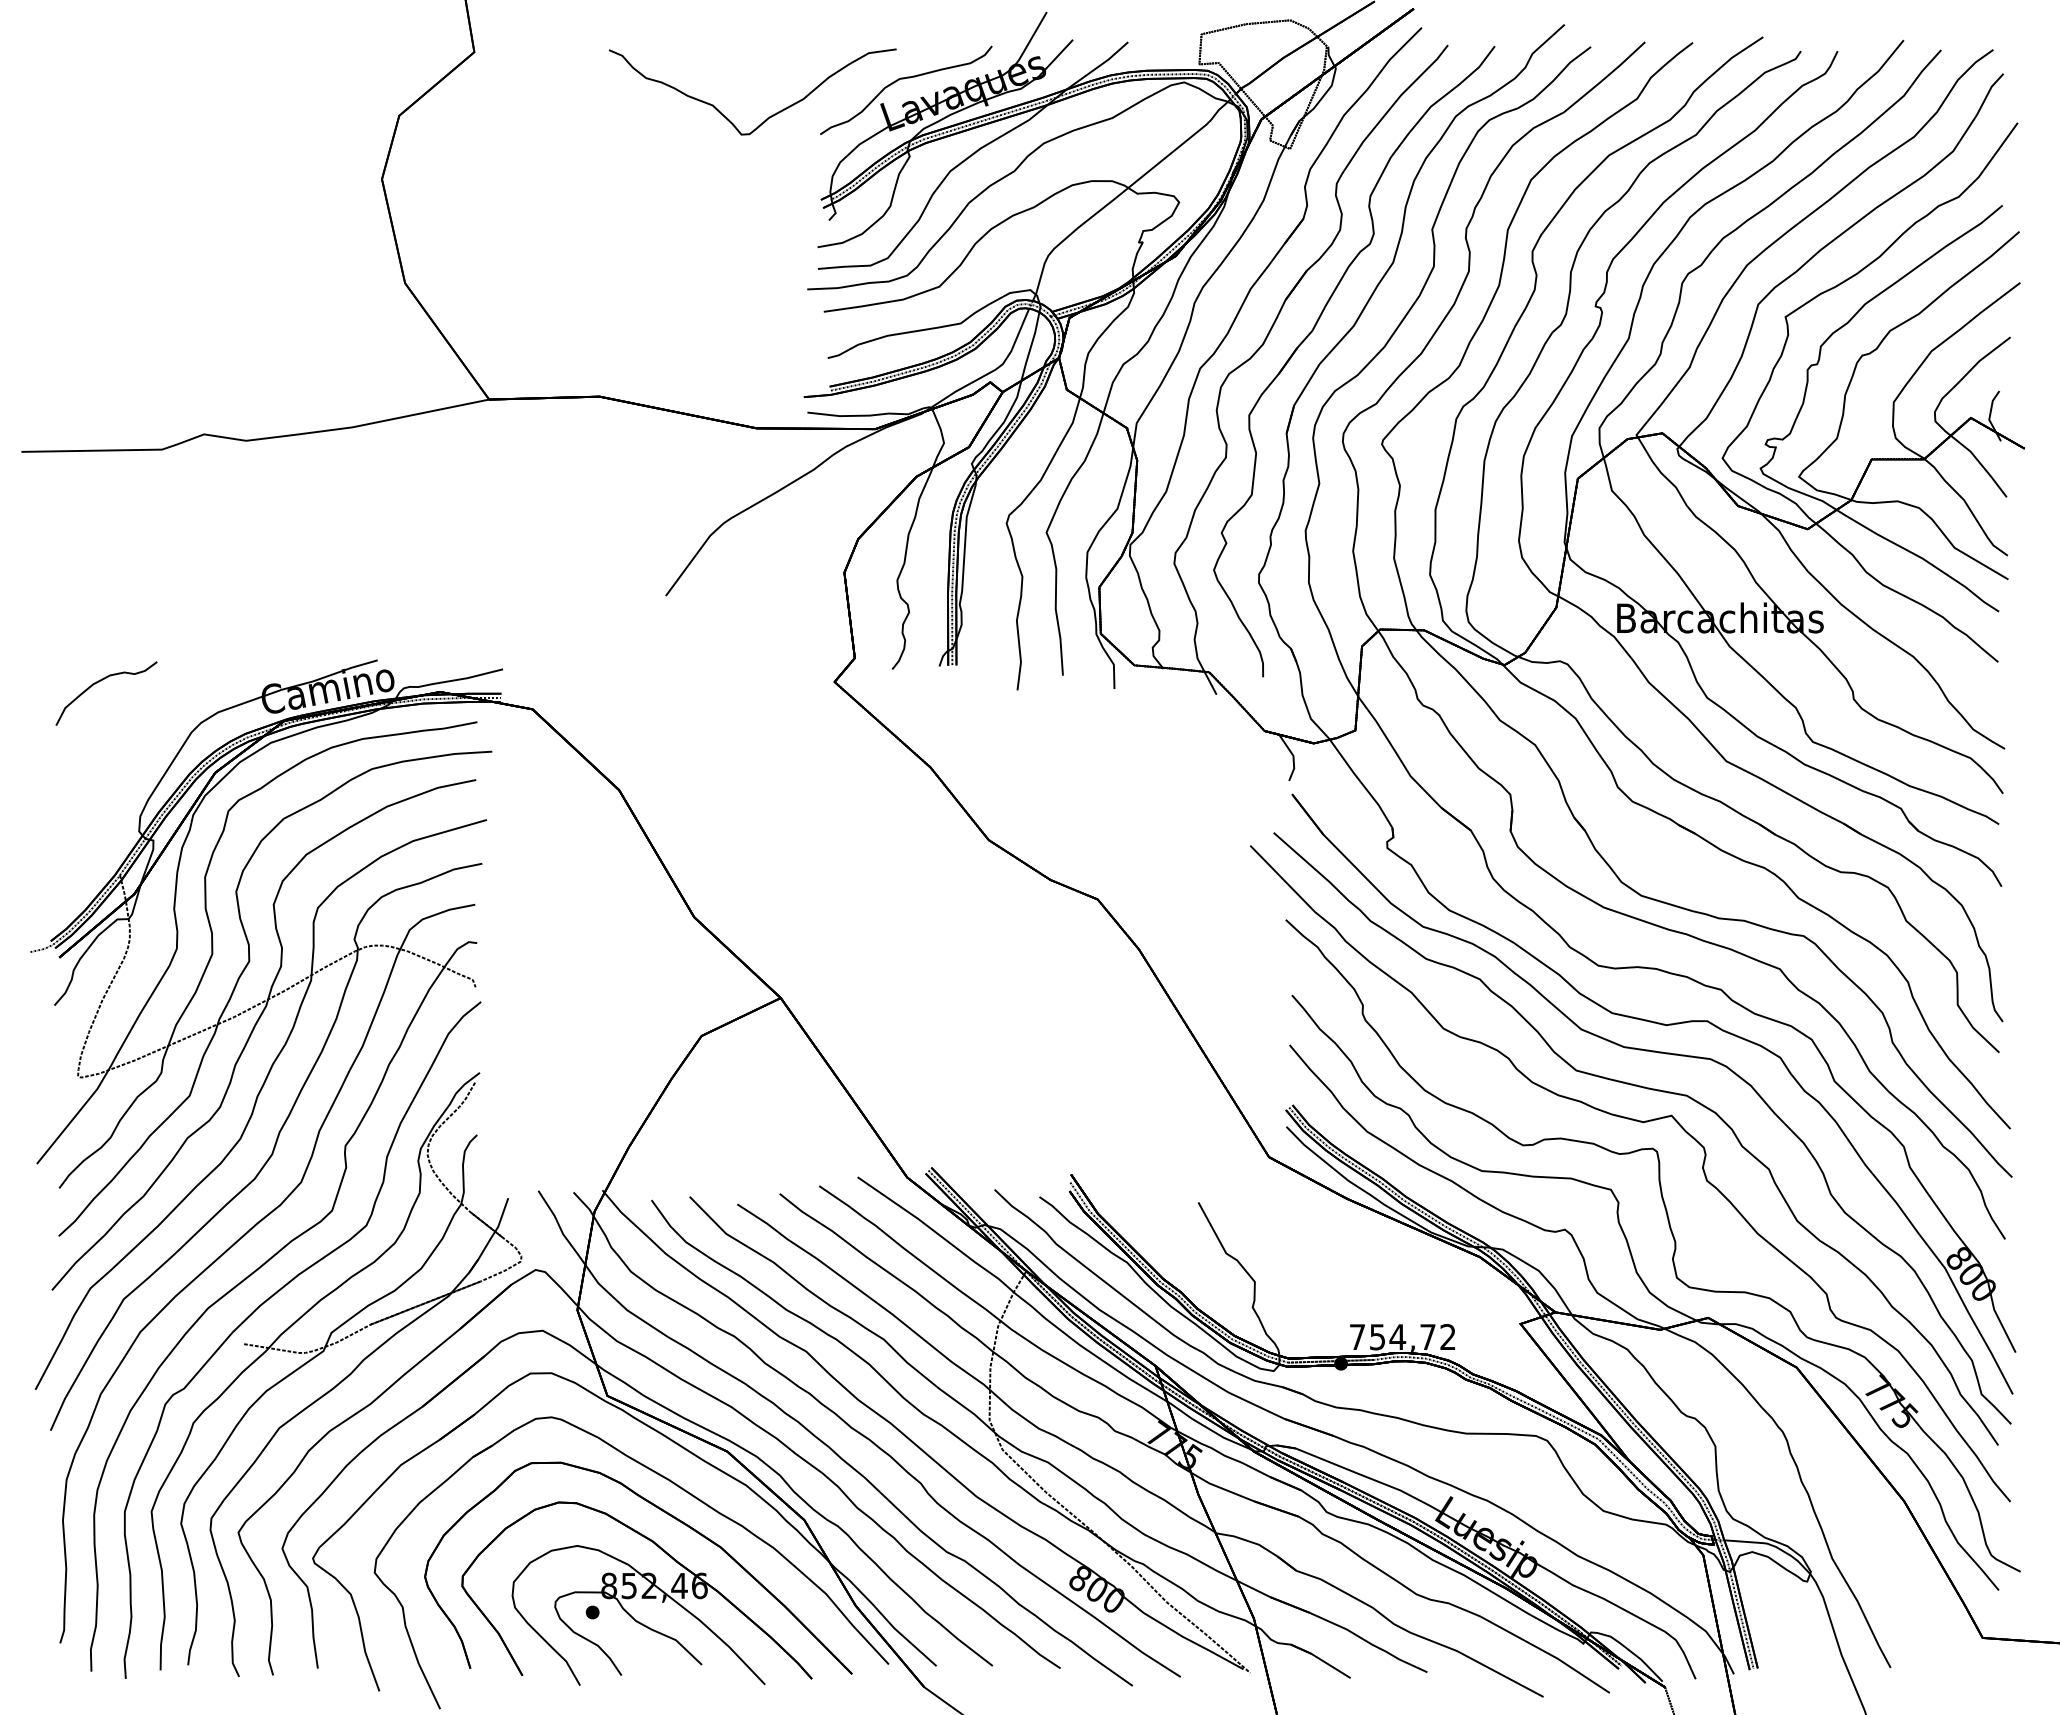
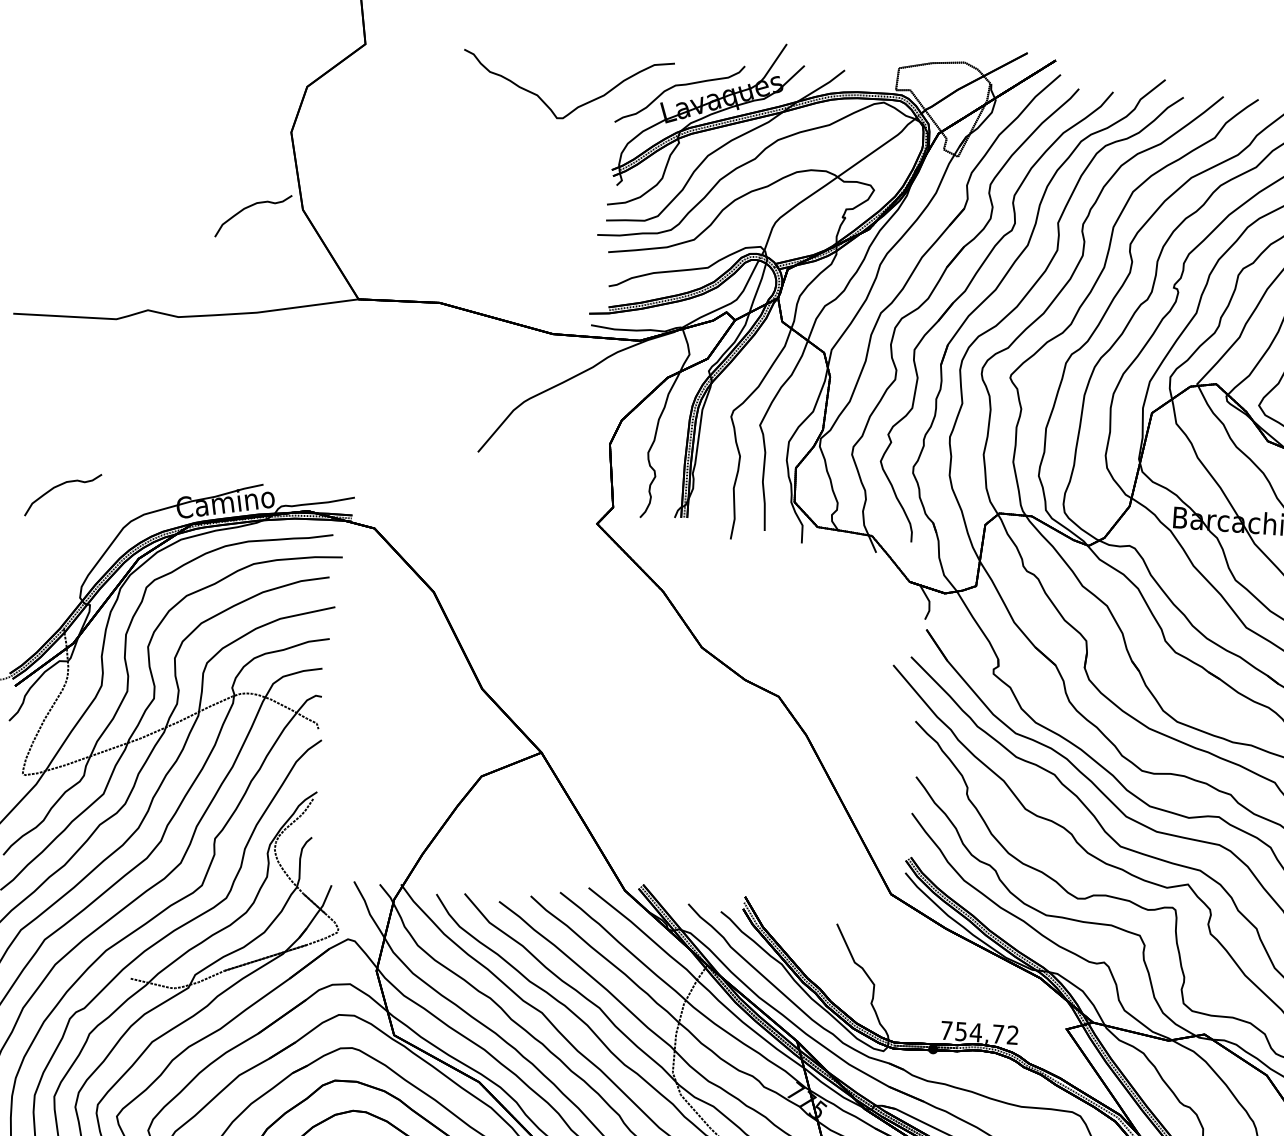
part: (333, 284) -> (250, 207), added

